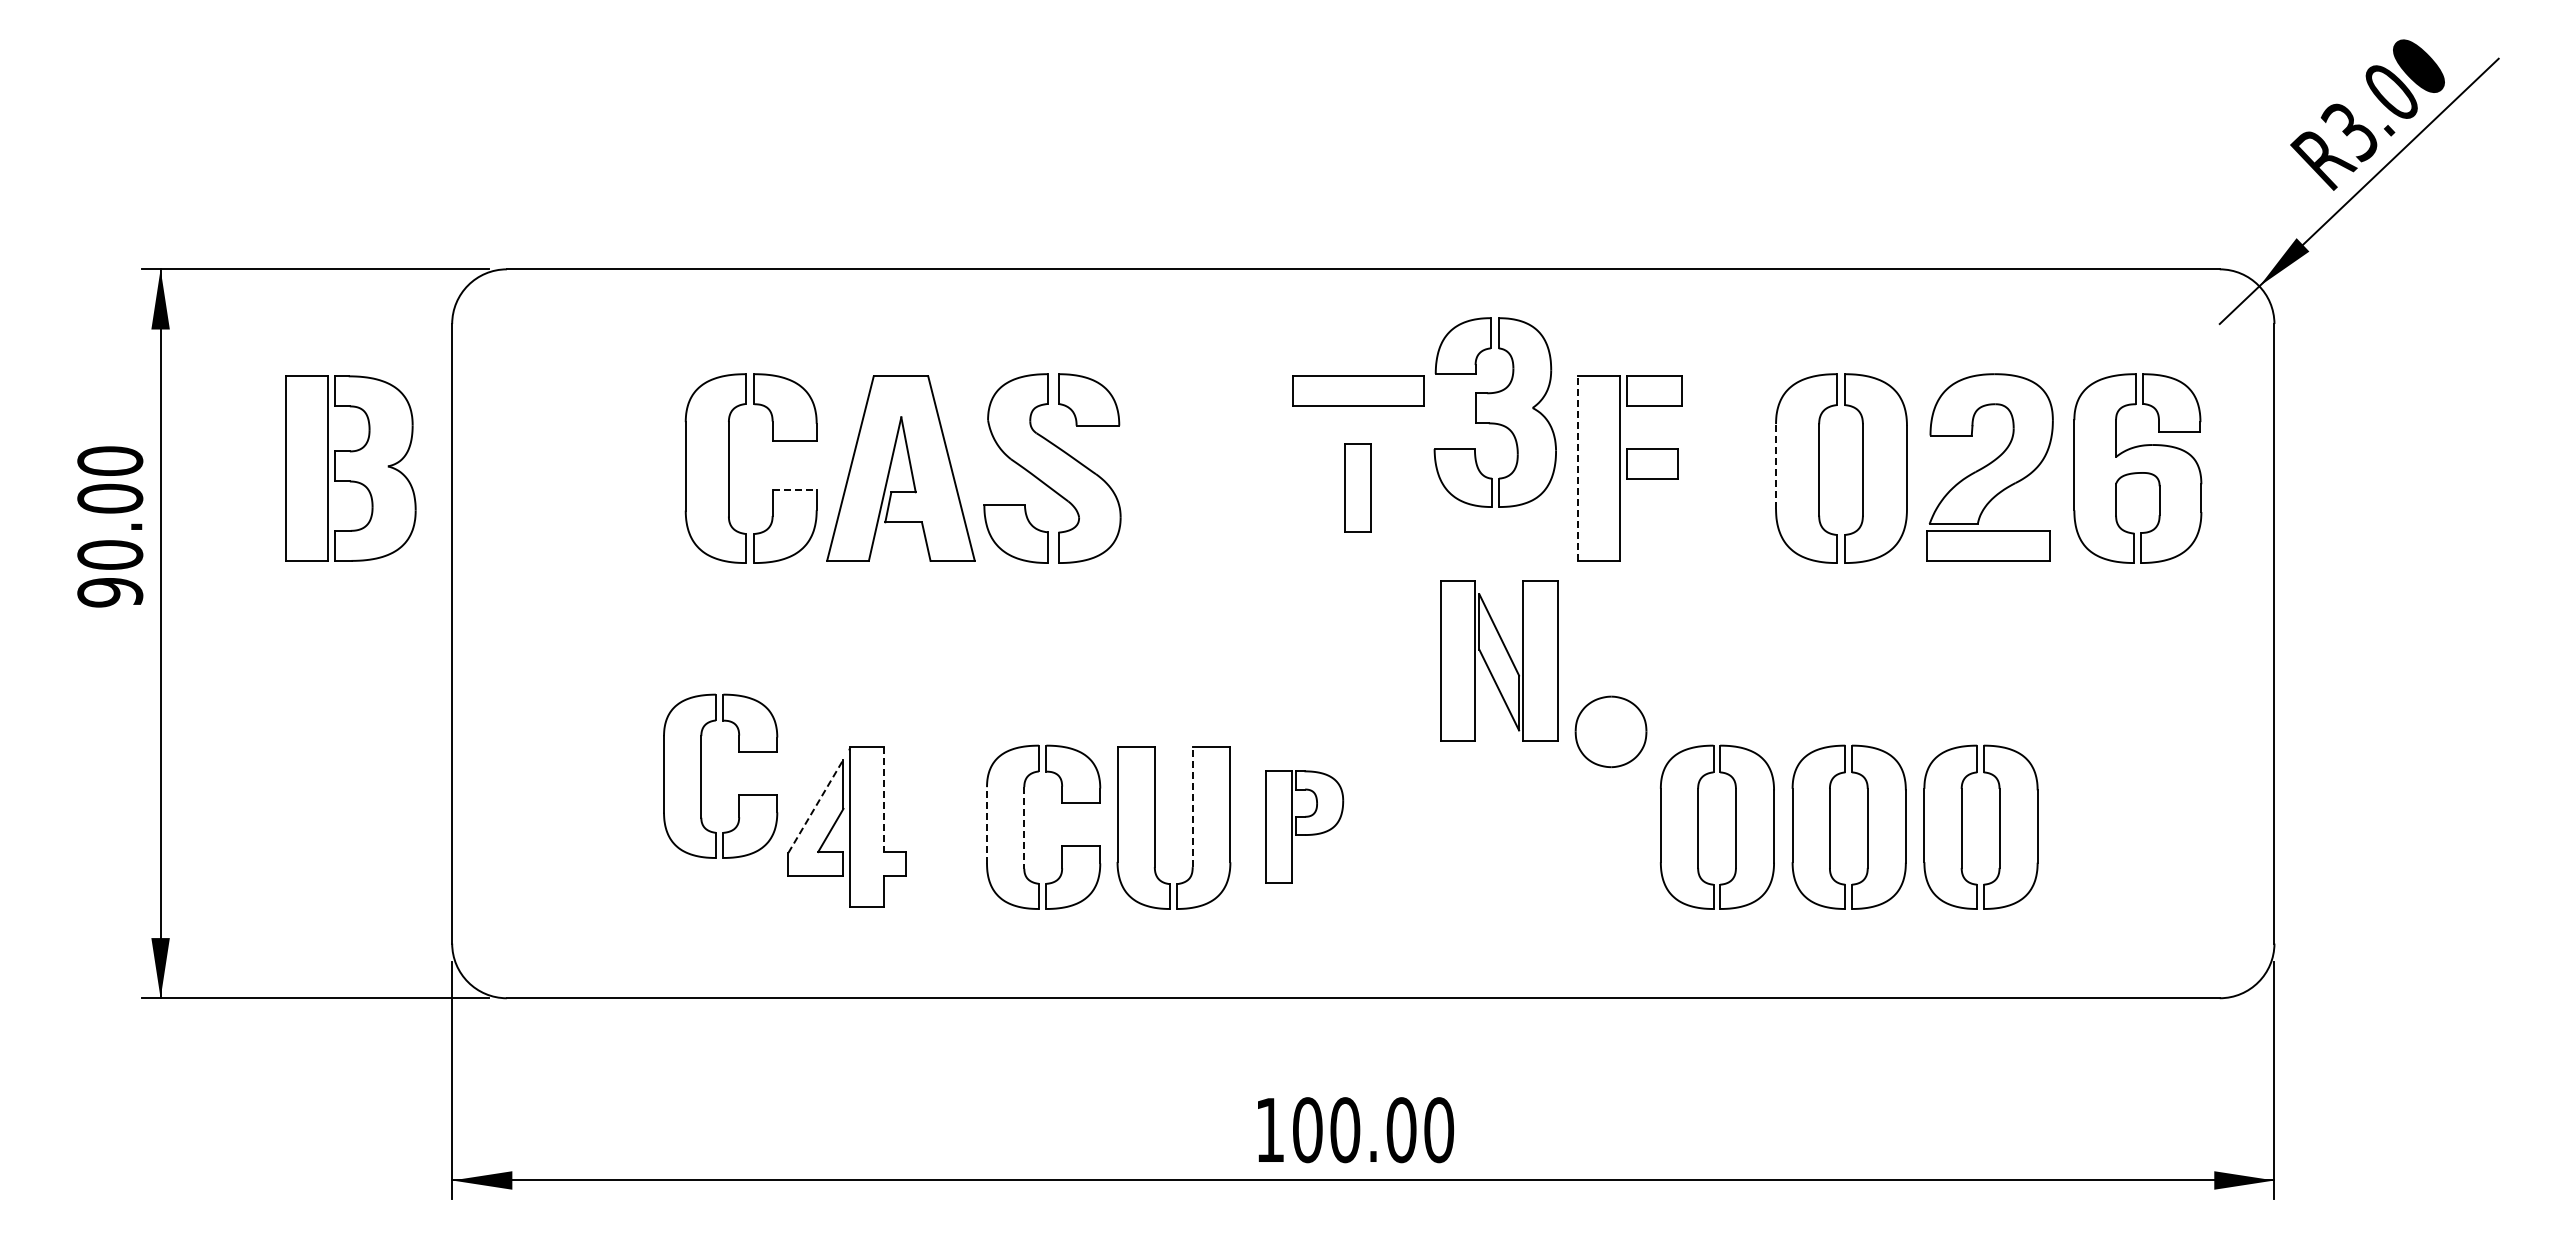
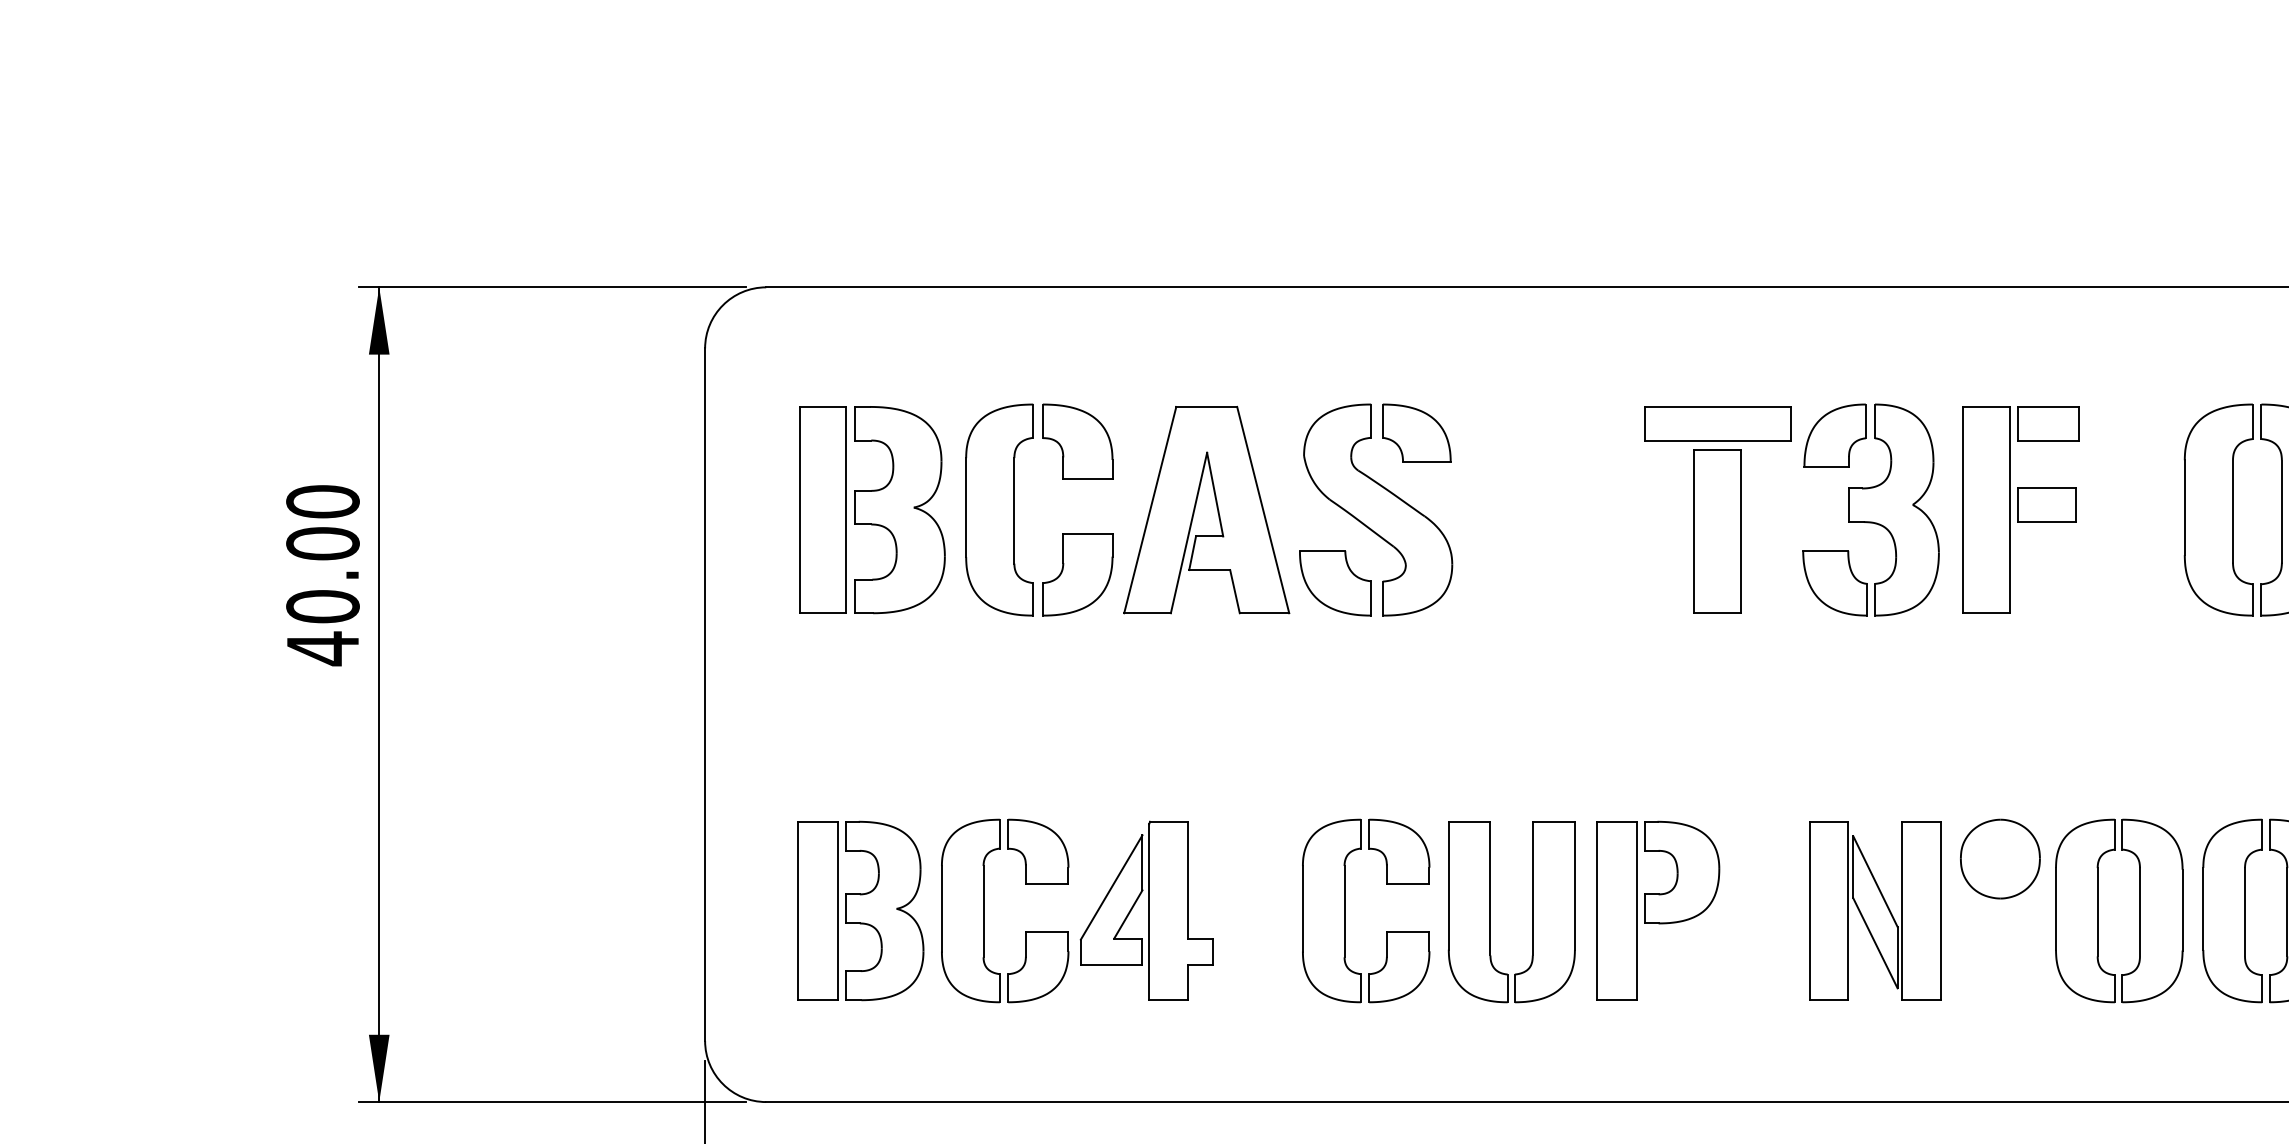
part: (1494, 412) -> (1870, 509), moved
line: (1776, 466) -> (2185, 507), dashed -> solid
part: (350, 468) -> (872, 509), moved
line: (1577, 468) -> (1962, 509), dashed -> solid
part: (1357, 487) -> (1716, 531), size x1.67
line: (795, 490) -> (1088, 534), dashed -> solid
text: (110, 592) -> (323, 648), 90.00 -> 40.00
part: (1499, 660) -> (1875, 910), moved
part: (1610, 731) -> (1999, 858), moved
part: (701, 775) -> (983, 910), moved
line: (883, 800) -> (1187, 881), dashed -> solid
line: (816, 805) -> (1112, 886), dashed -> solid
line: (1192, 807) -> (1532, 888), dashed -> solid
line: (987, 824) -> (1303, 907), dashed -> solid
part: (591, 826) -> (860, 910), added
part: (1304, 826) -> (1657, 910), size x1.43
line: (1024, 827) -> (1344, 911), dashed -> solid

